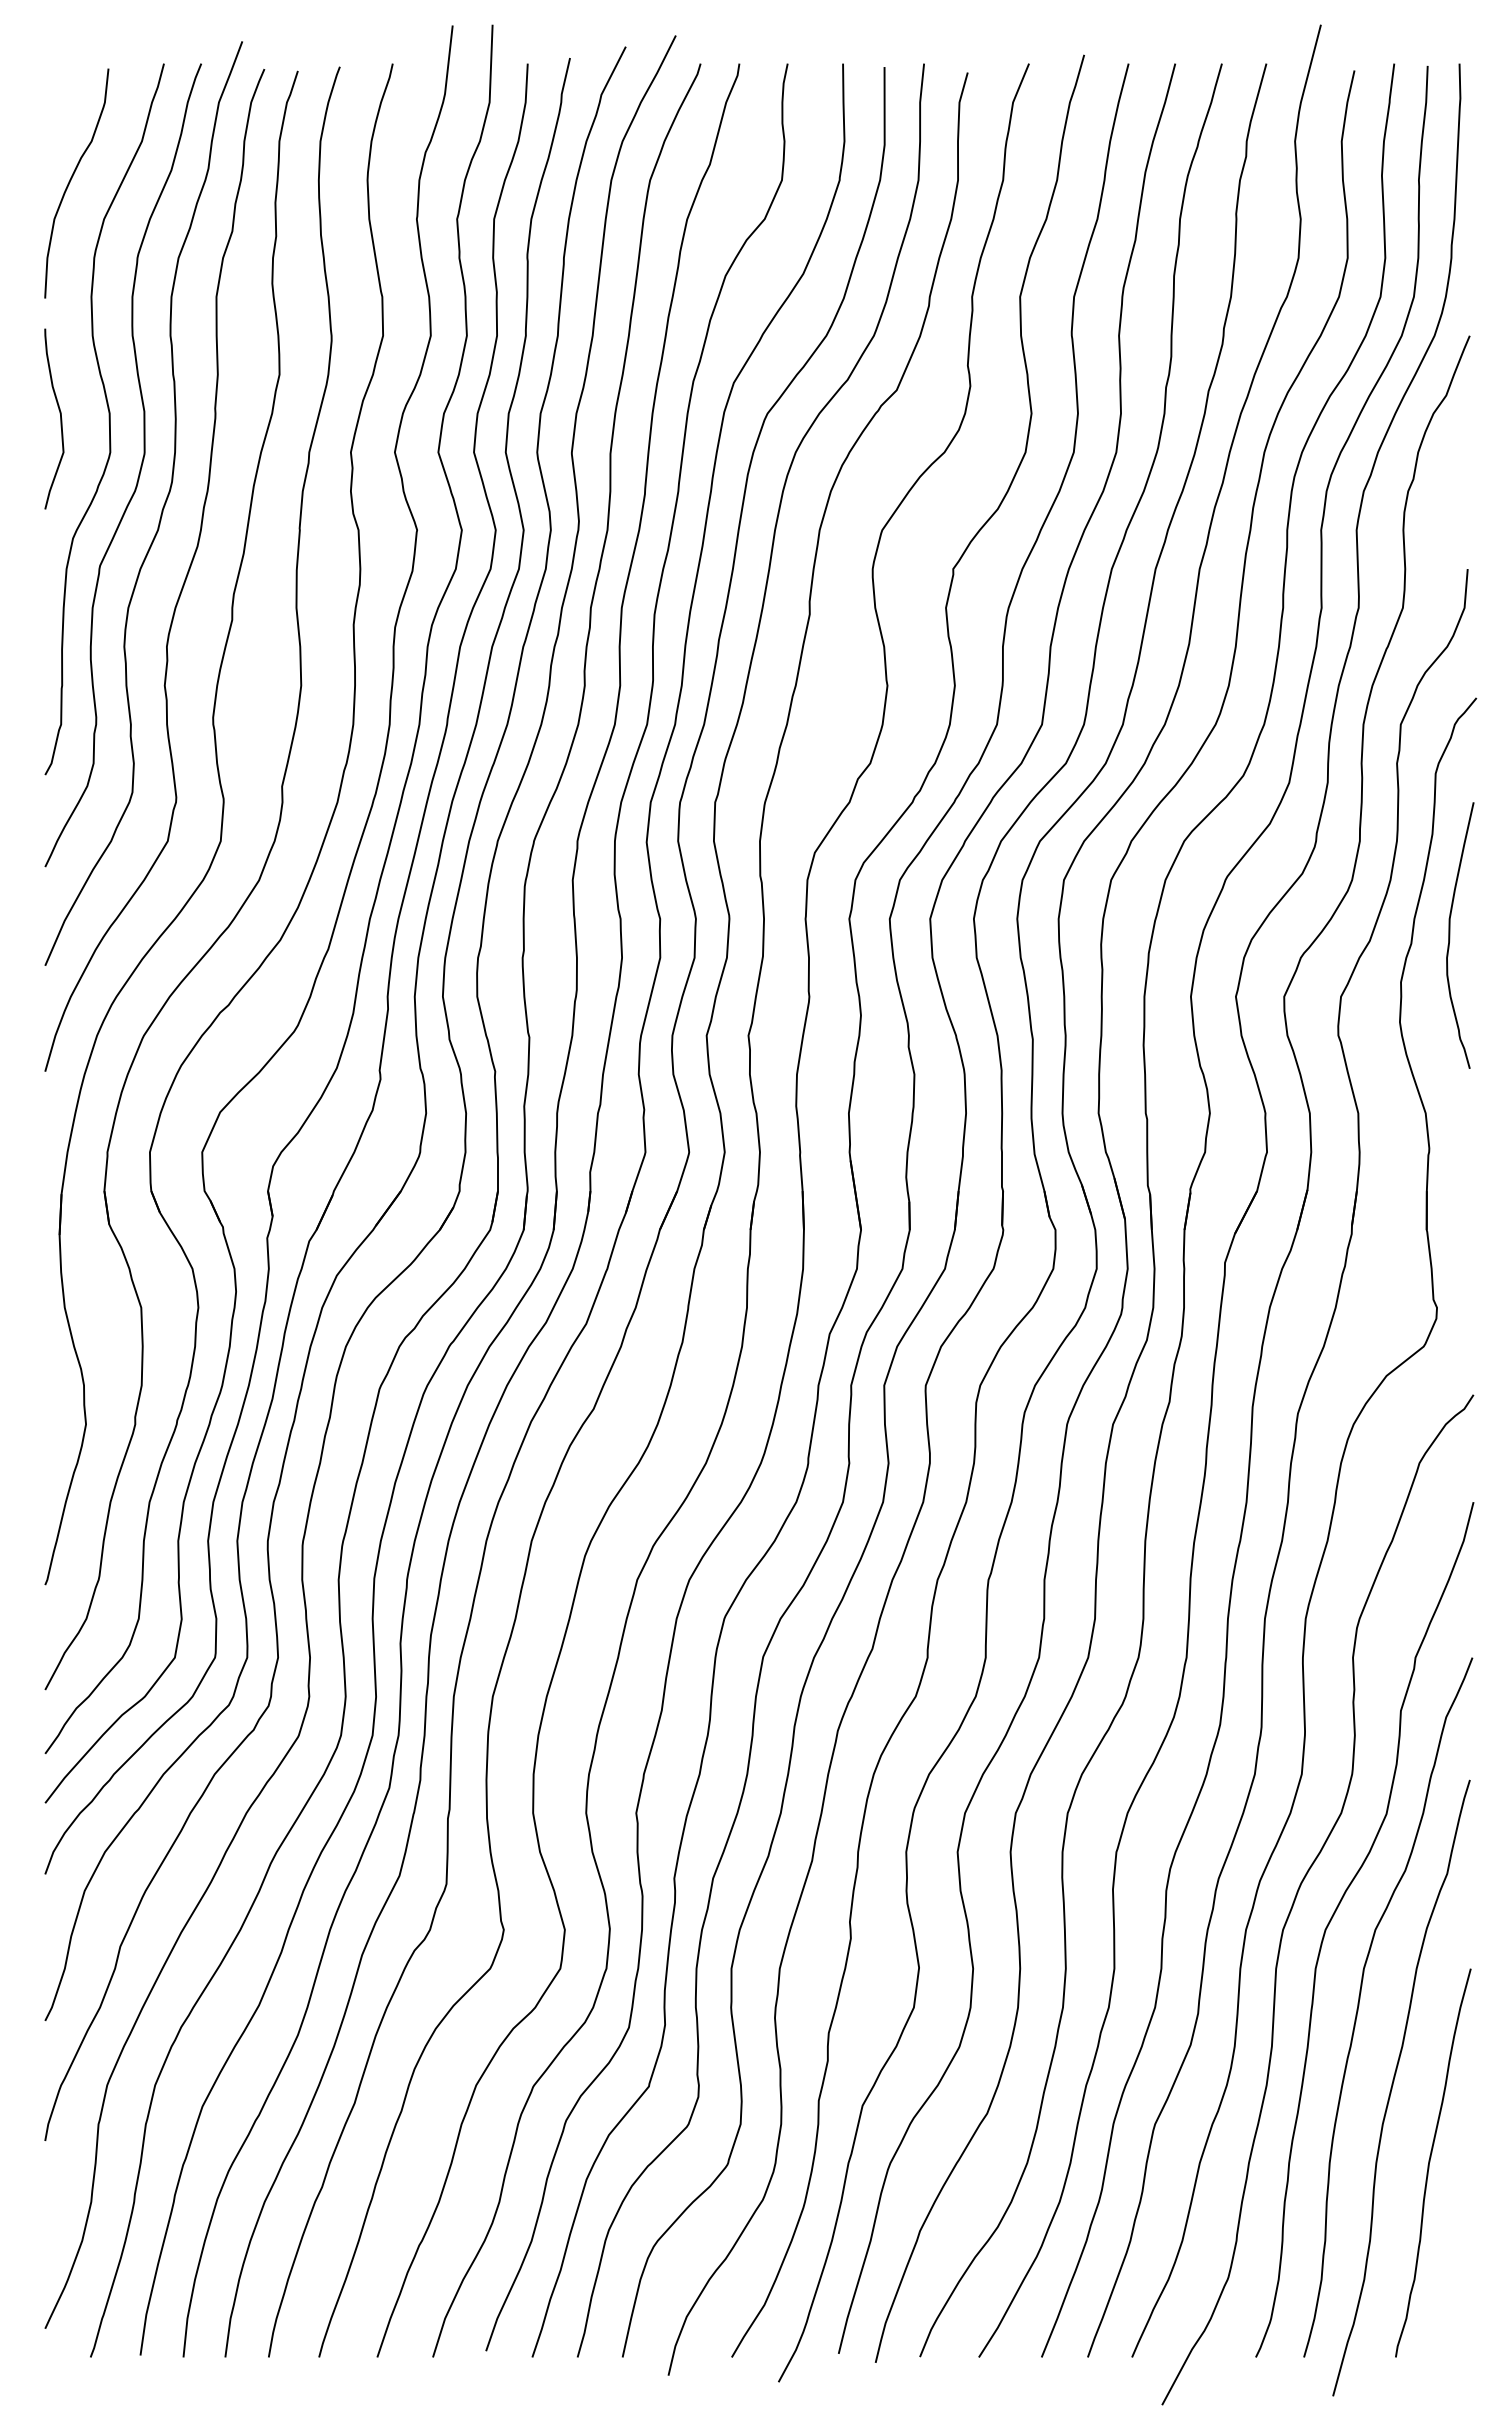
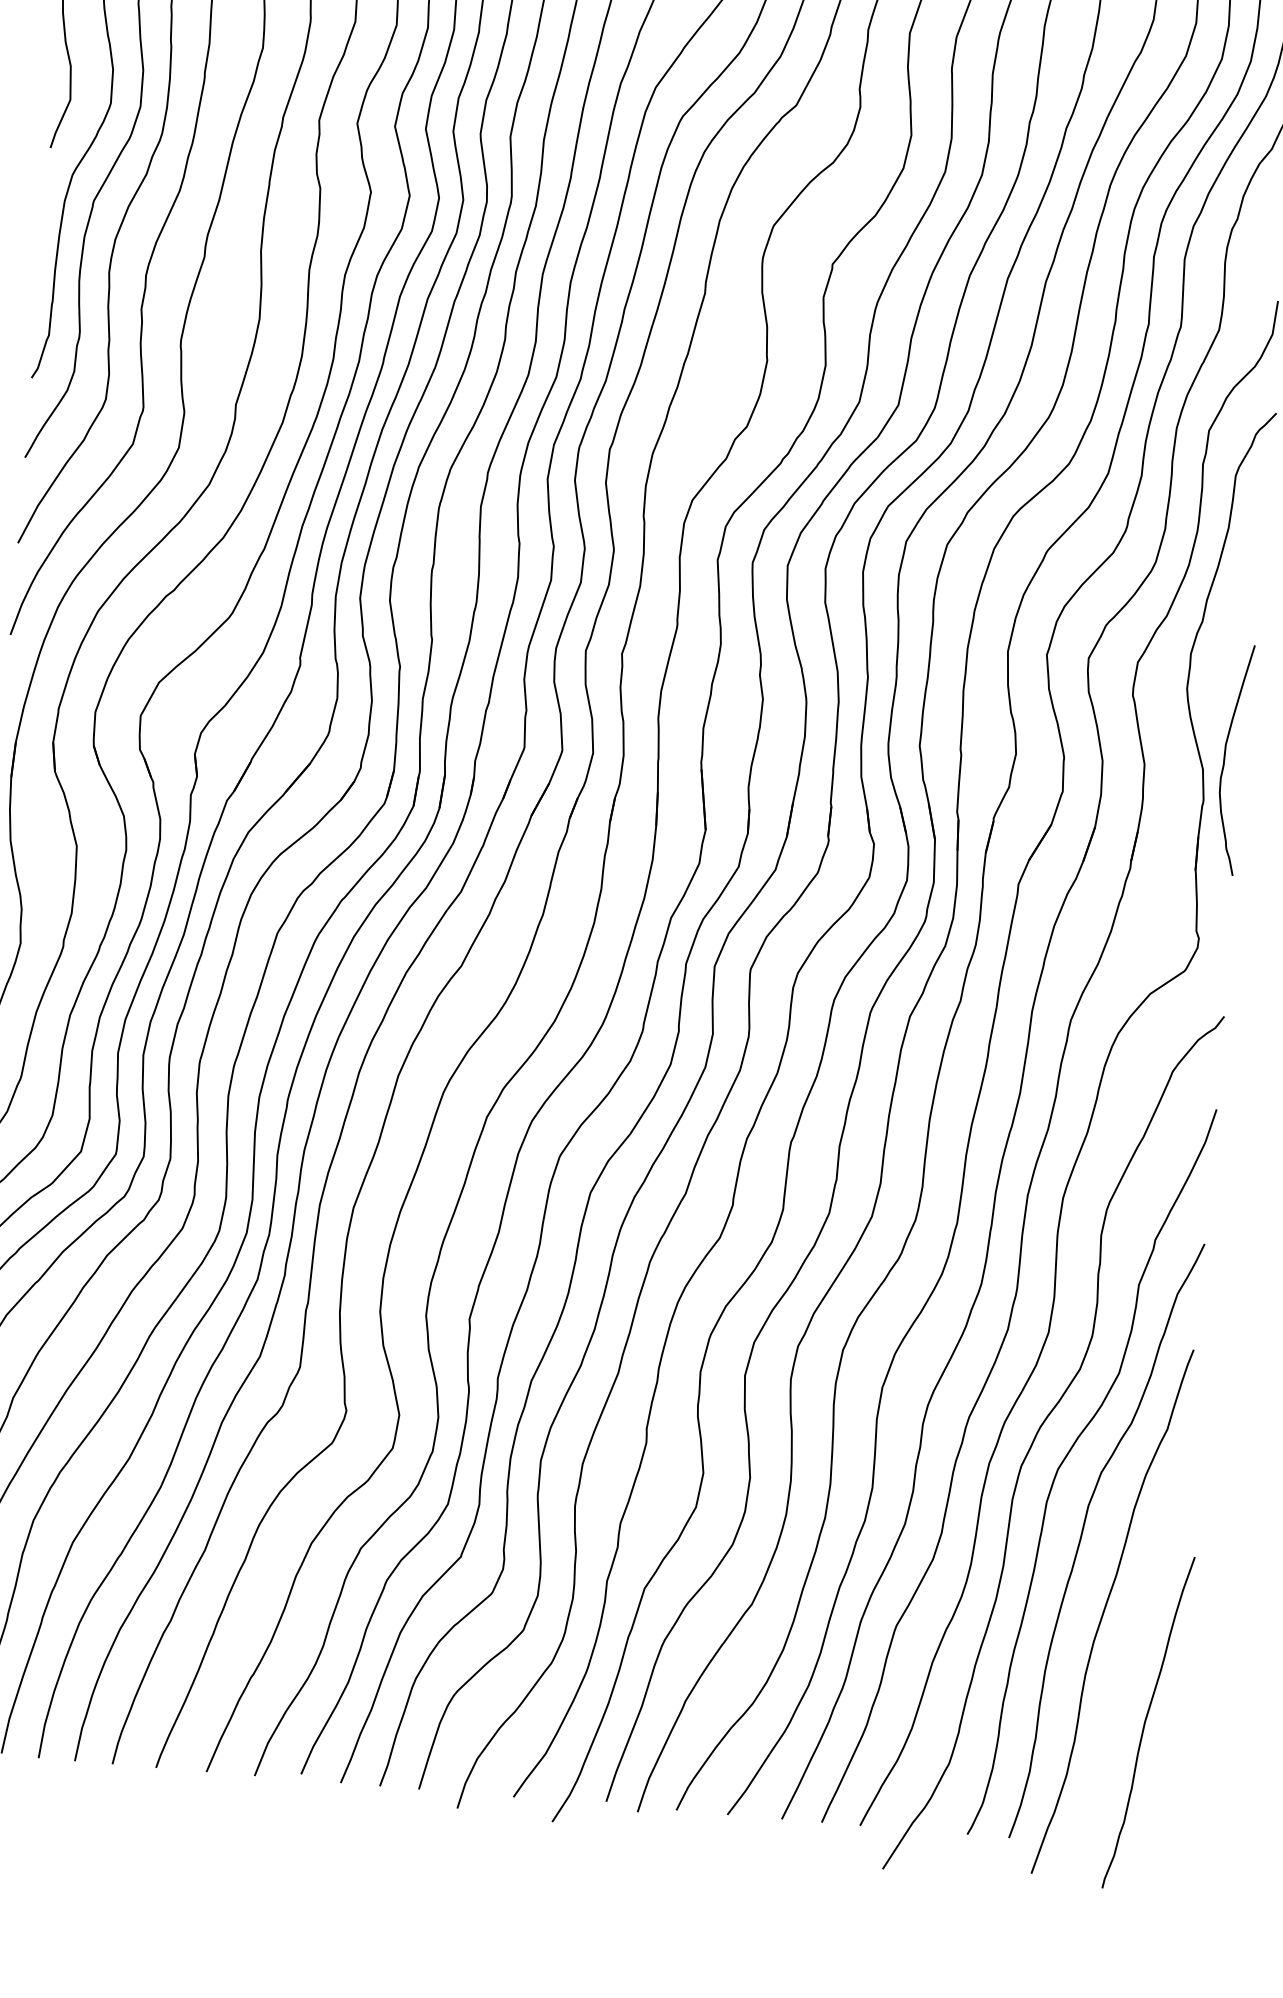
curve: (1450, 935) -> (1225, 759), moved
curve: (1430, 2162) -> (1146, 1722), moved

